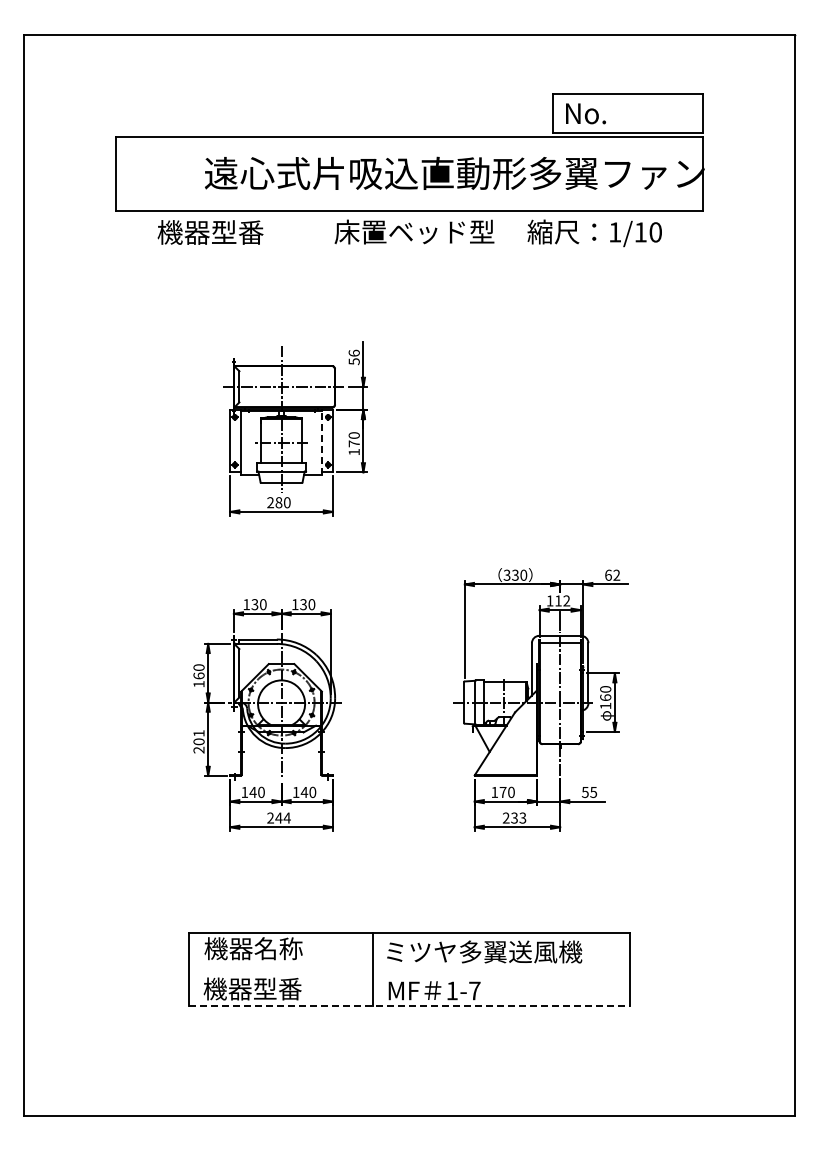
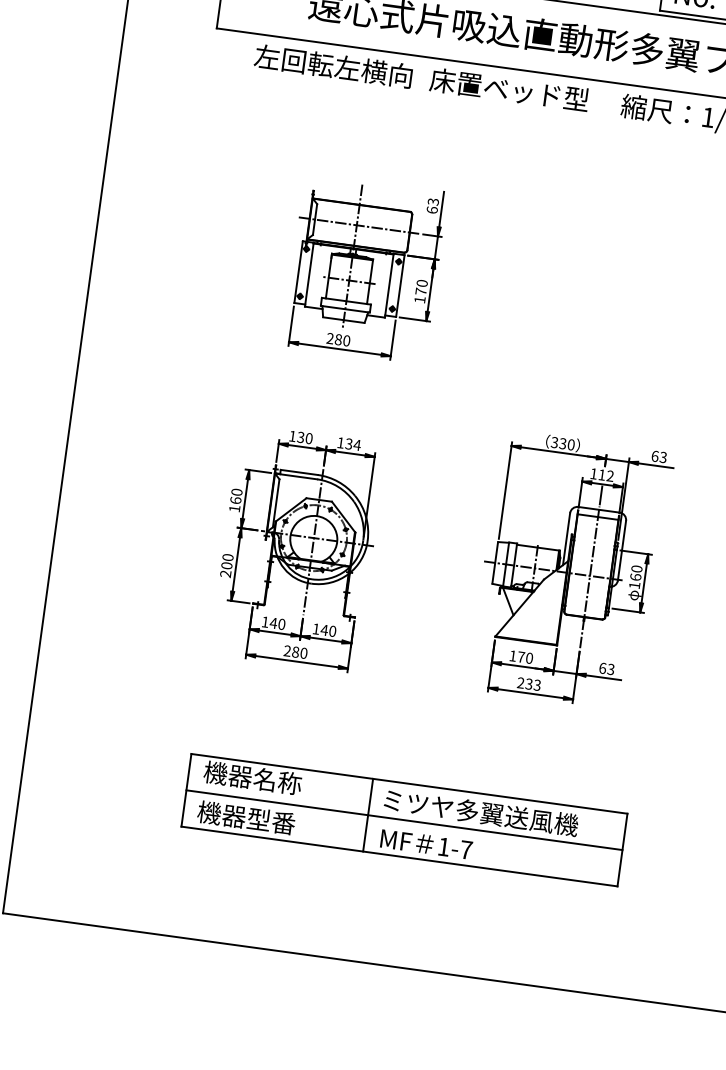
text: (236, 232) -> (333, 66), 機器型番 -> 左回転左横向
text: (353, 357) -> (432, 205), 56 -> 63
line: (321, 441) -> (388, 284), dashed -> solid
text: (616, 575) -> (663, 457), 62 -> 63
text: (311, 604) -> (356, 445), 130 -> 134
text: (198, 733) -> (227, 557), 201 -> 200
text: (588, 791) -> (606, 667), 55 -> 63
text: (282, 817) -> (299, 652), 244 -> 280
line: (409, 969) -> (404, 819), added
line: (409, 1006) -> (399, 856), dashed -> solid

